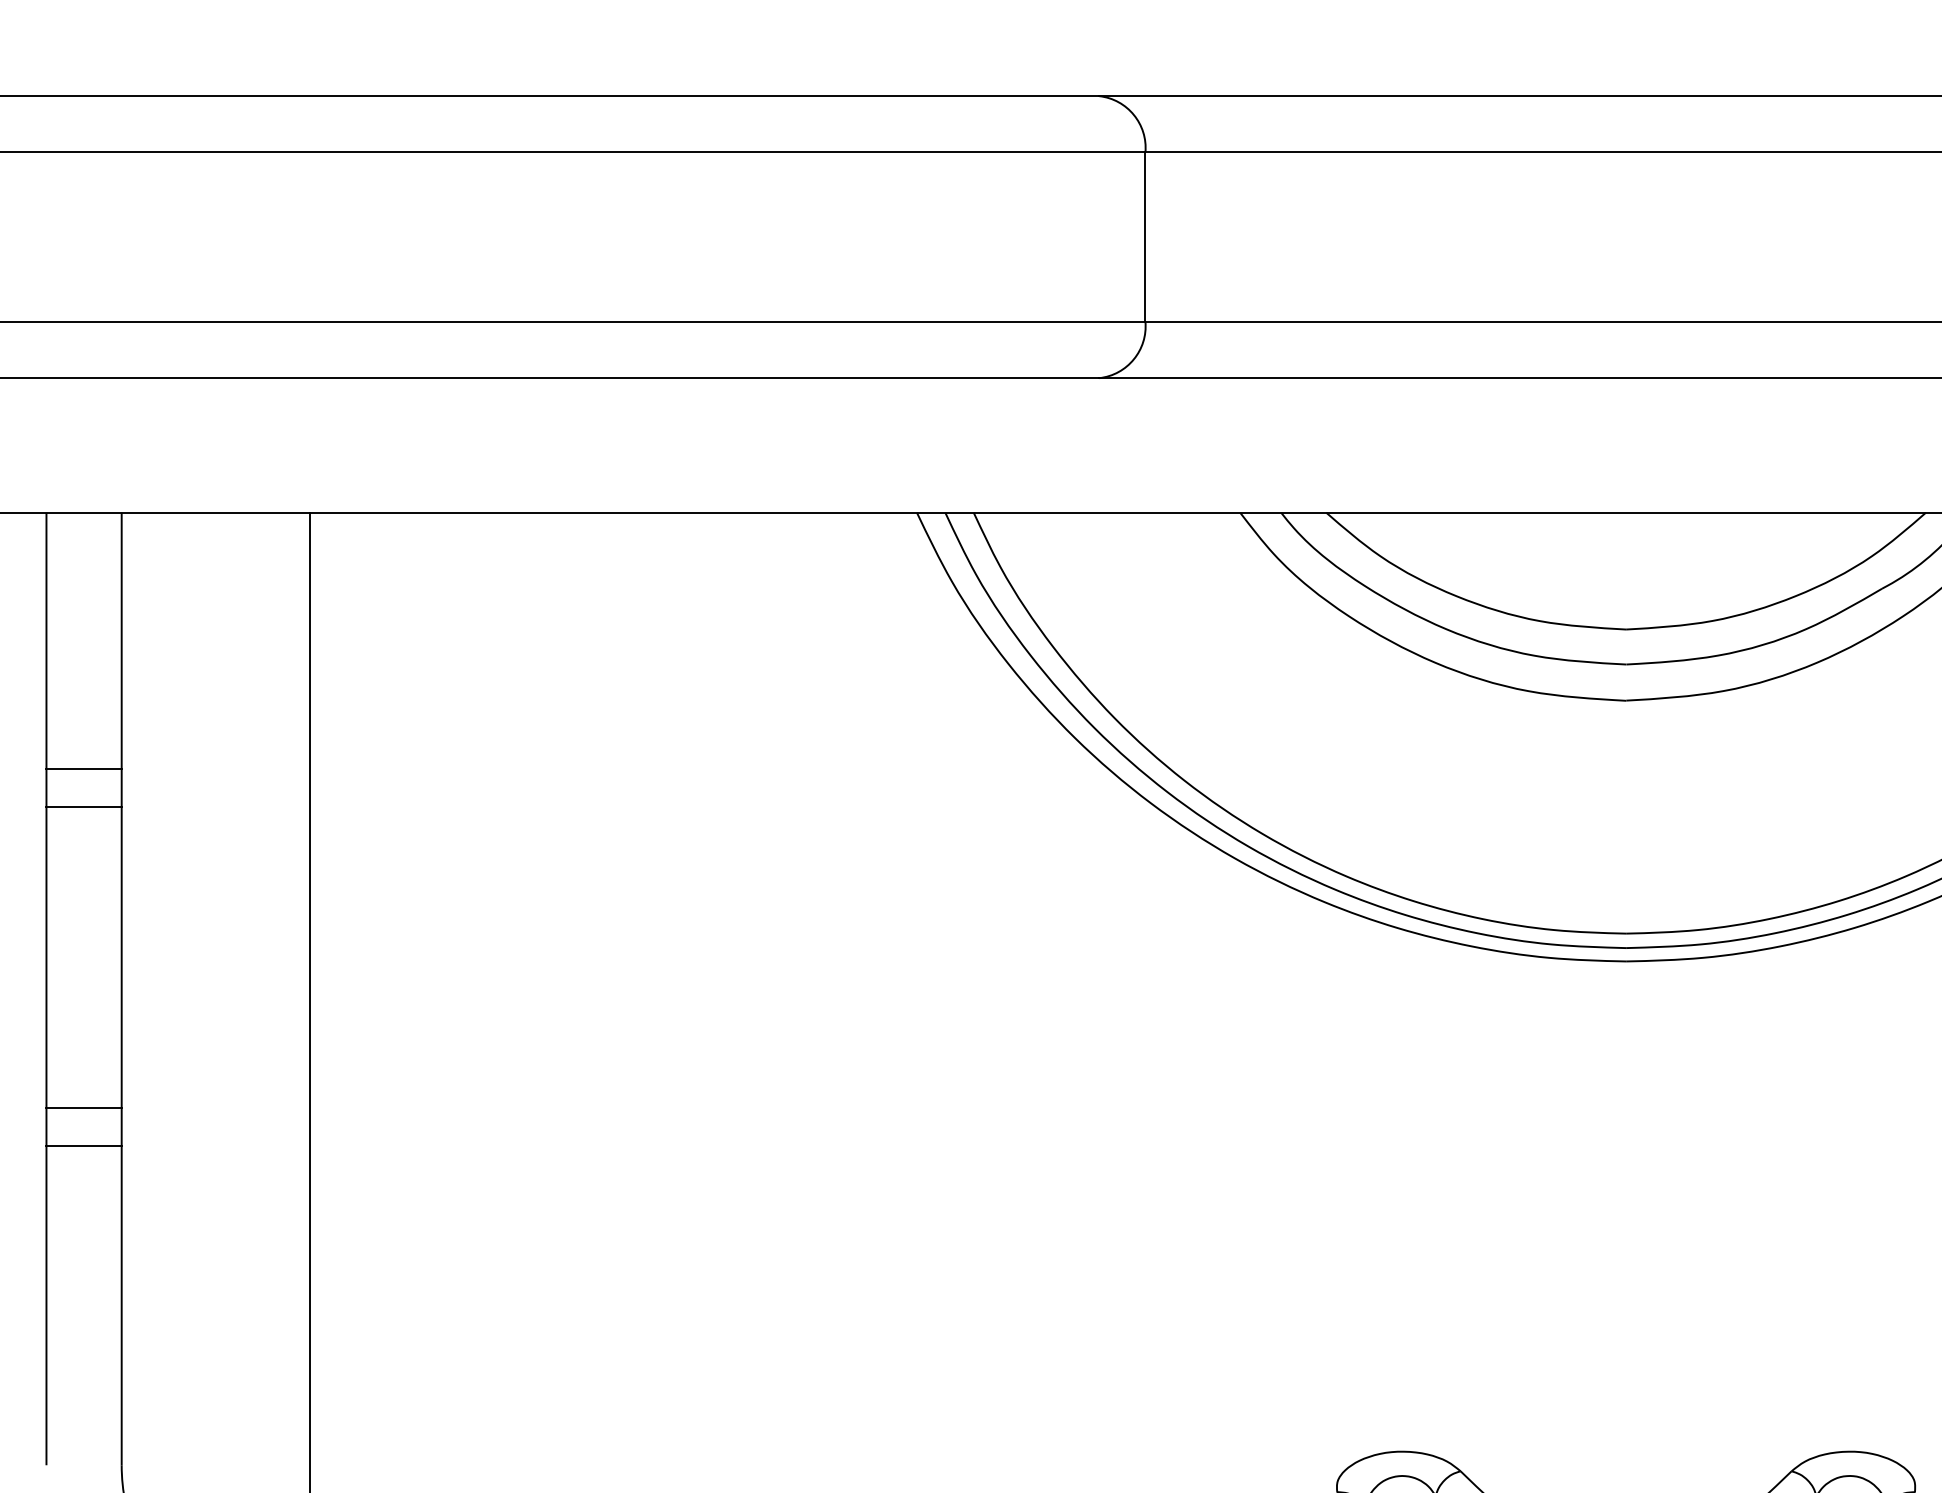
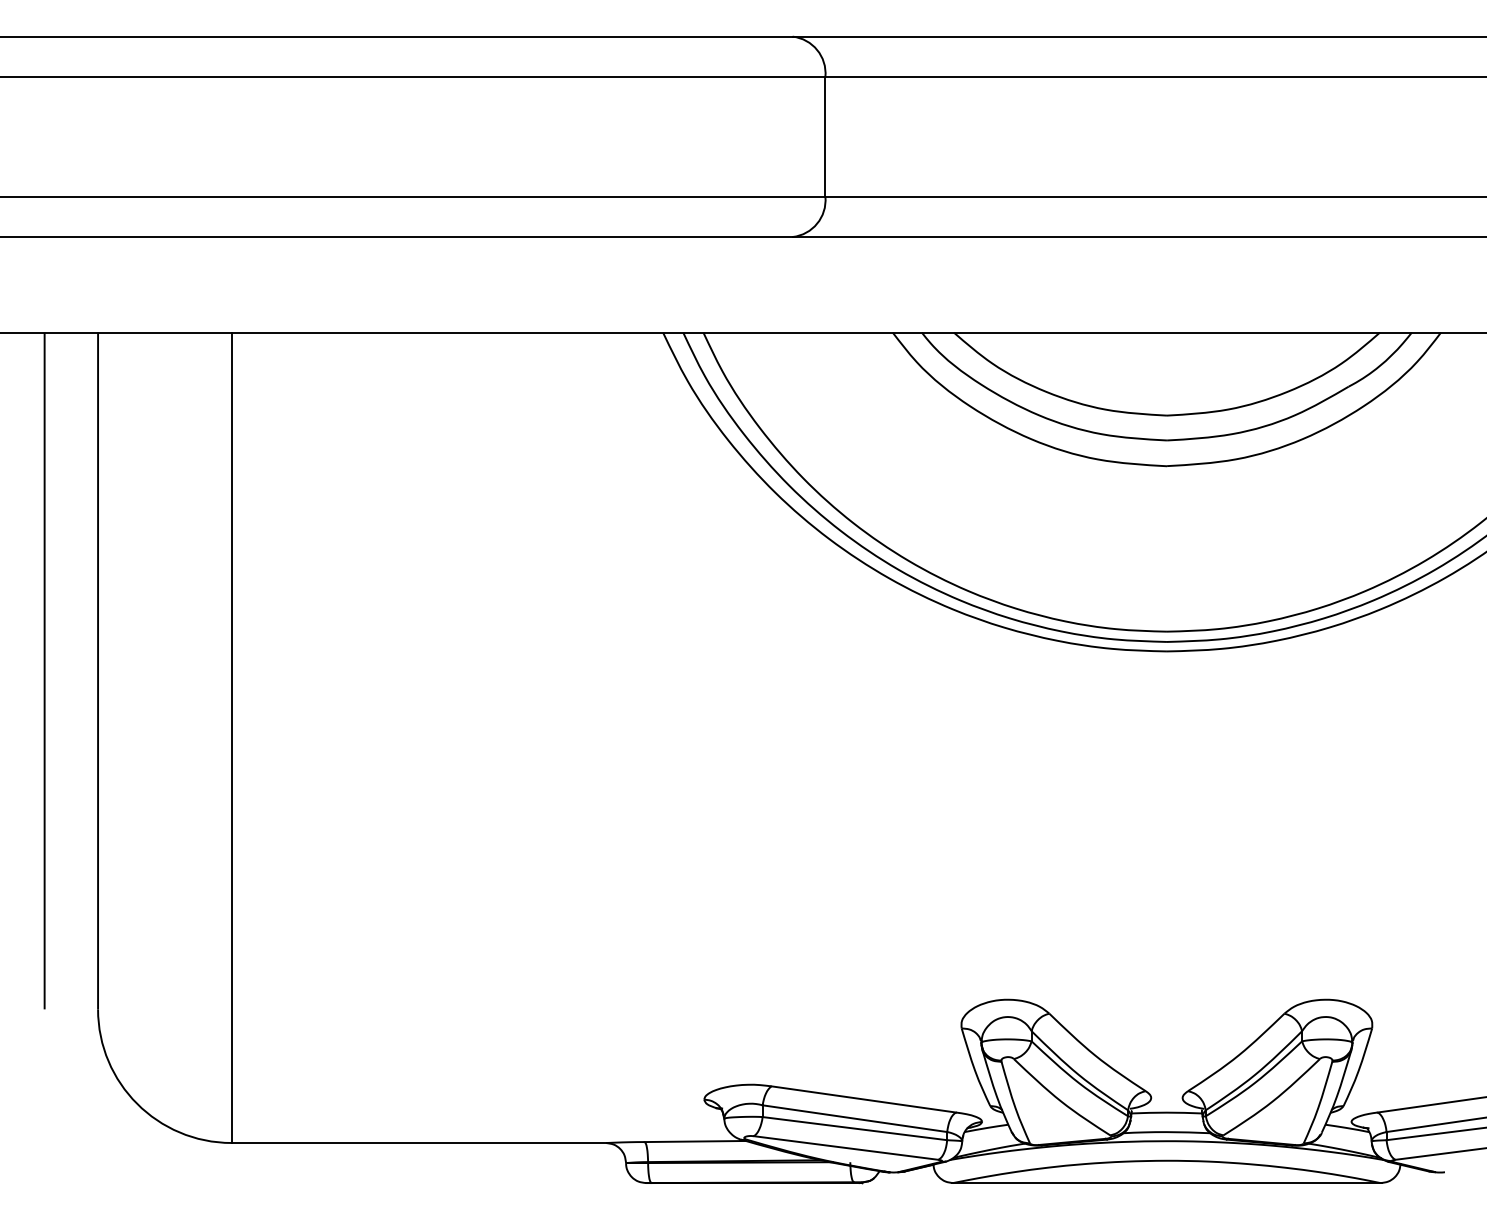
line: (84, 770) -> (71, 515), removed
line: (84, 806) -> (71, 541), removed
line: (84, 1107) -> (71, 755), removed
line: (84, 1145) -> (71, 782), removed

